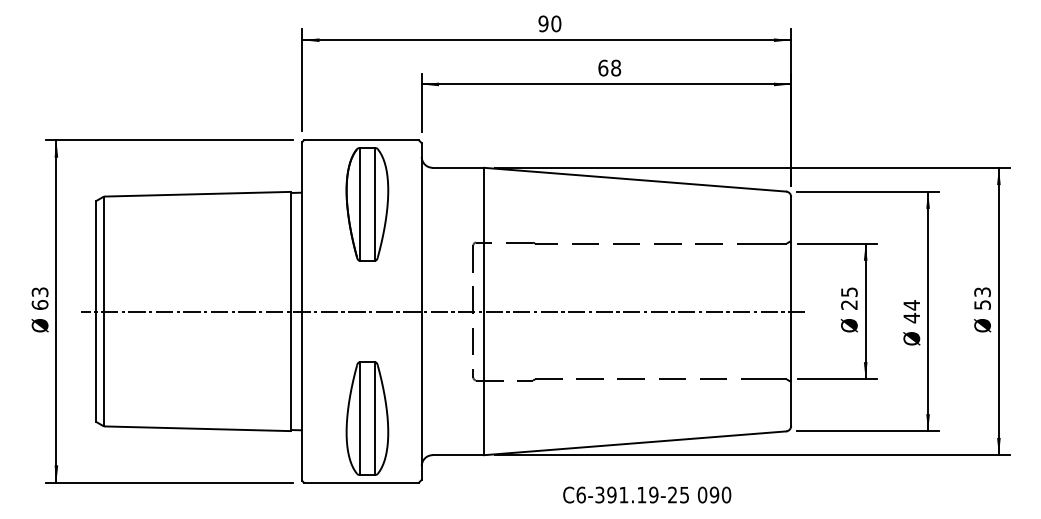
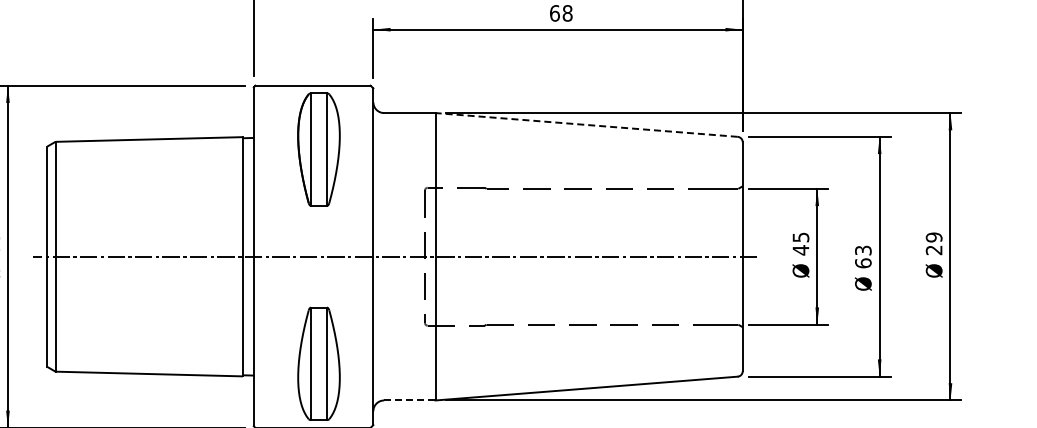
line: (635, 179) -> (587, 124), solid -> dashed
text: (982, 298) -> (934, 243), 53 -> 29
text: (849, 304) -> (801, 249), 25 -> 45
text: (911, 311) -> (863, 256), 44 -> 63
line: (458, 455) -> (410, 400), solid -> dashed

